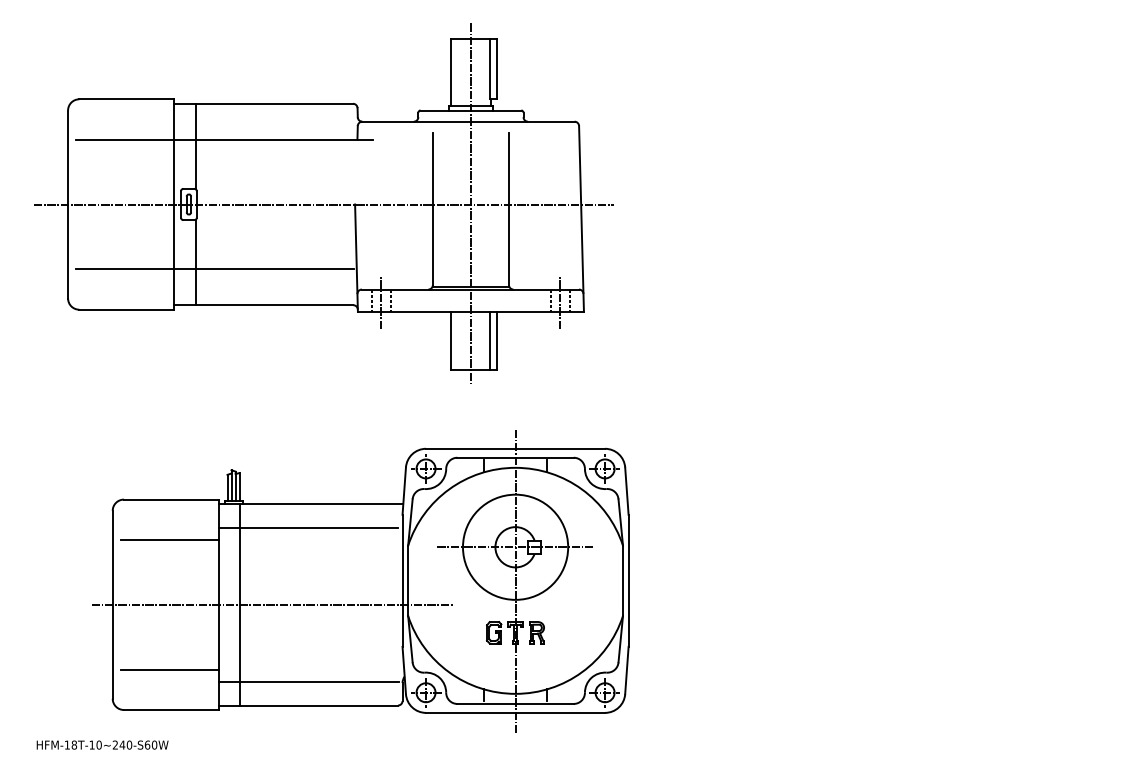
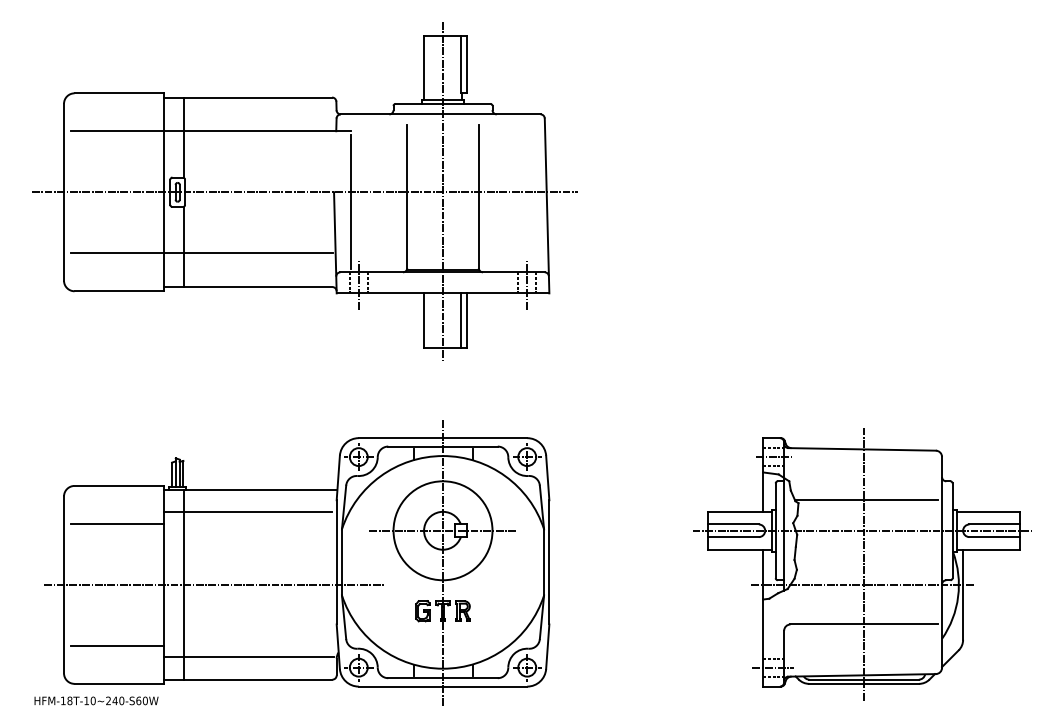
line: (373, 215) -> (351, 202), added
part: (360, 580) -> (297, 562), moved
part: (916, 600) -> (862, 564), added

